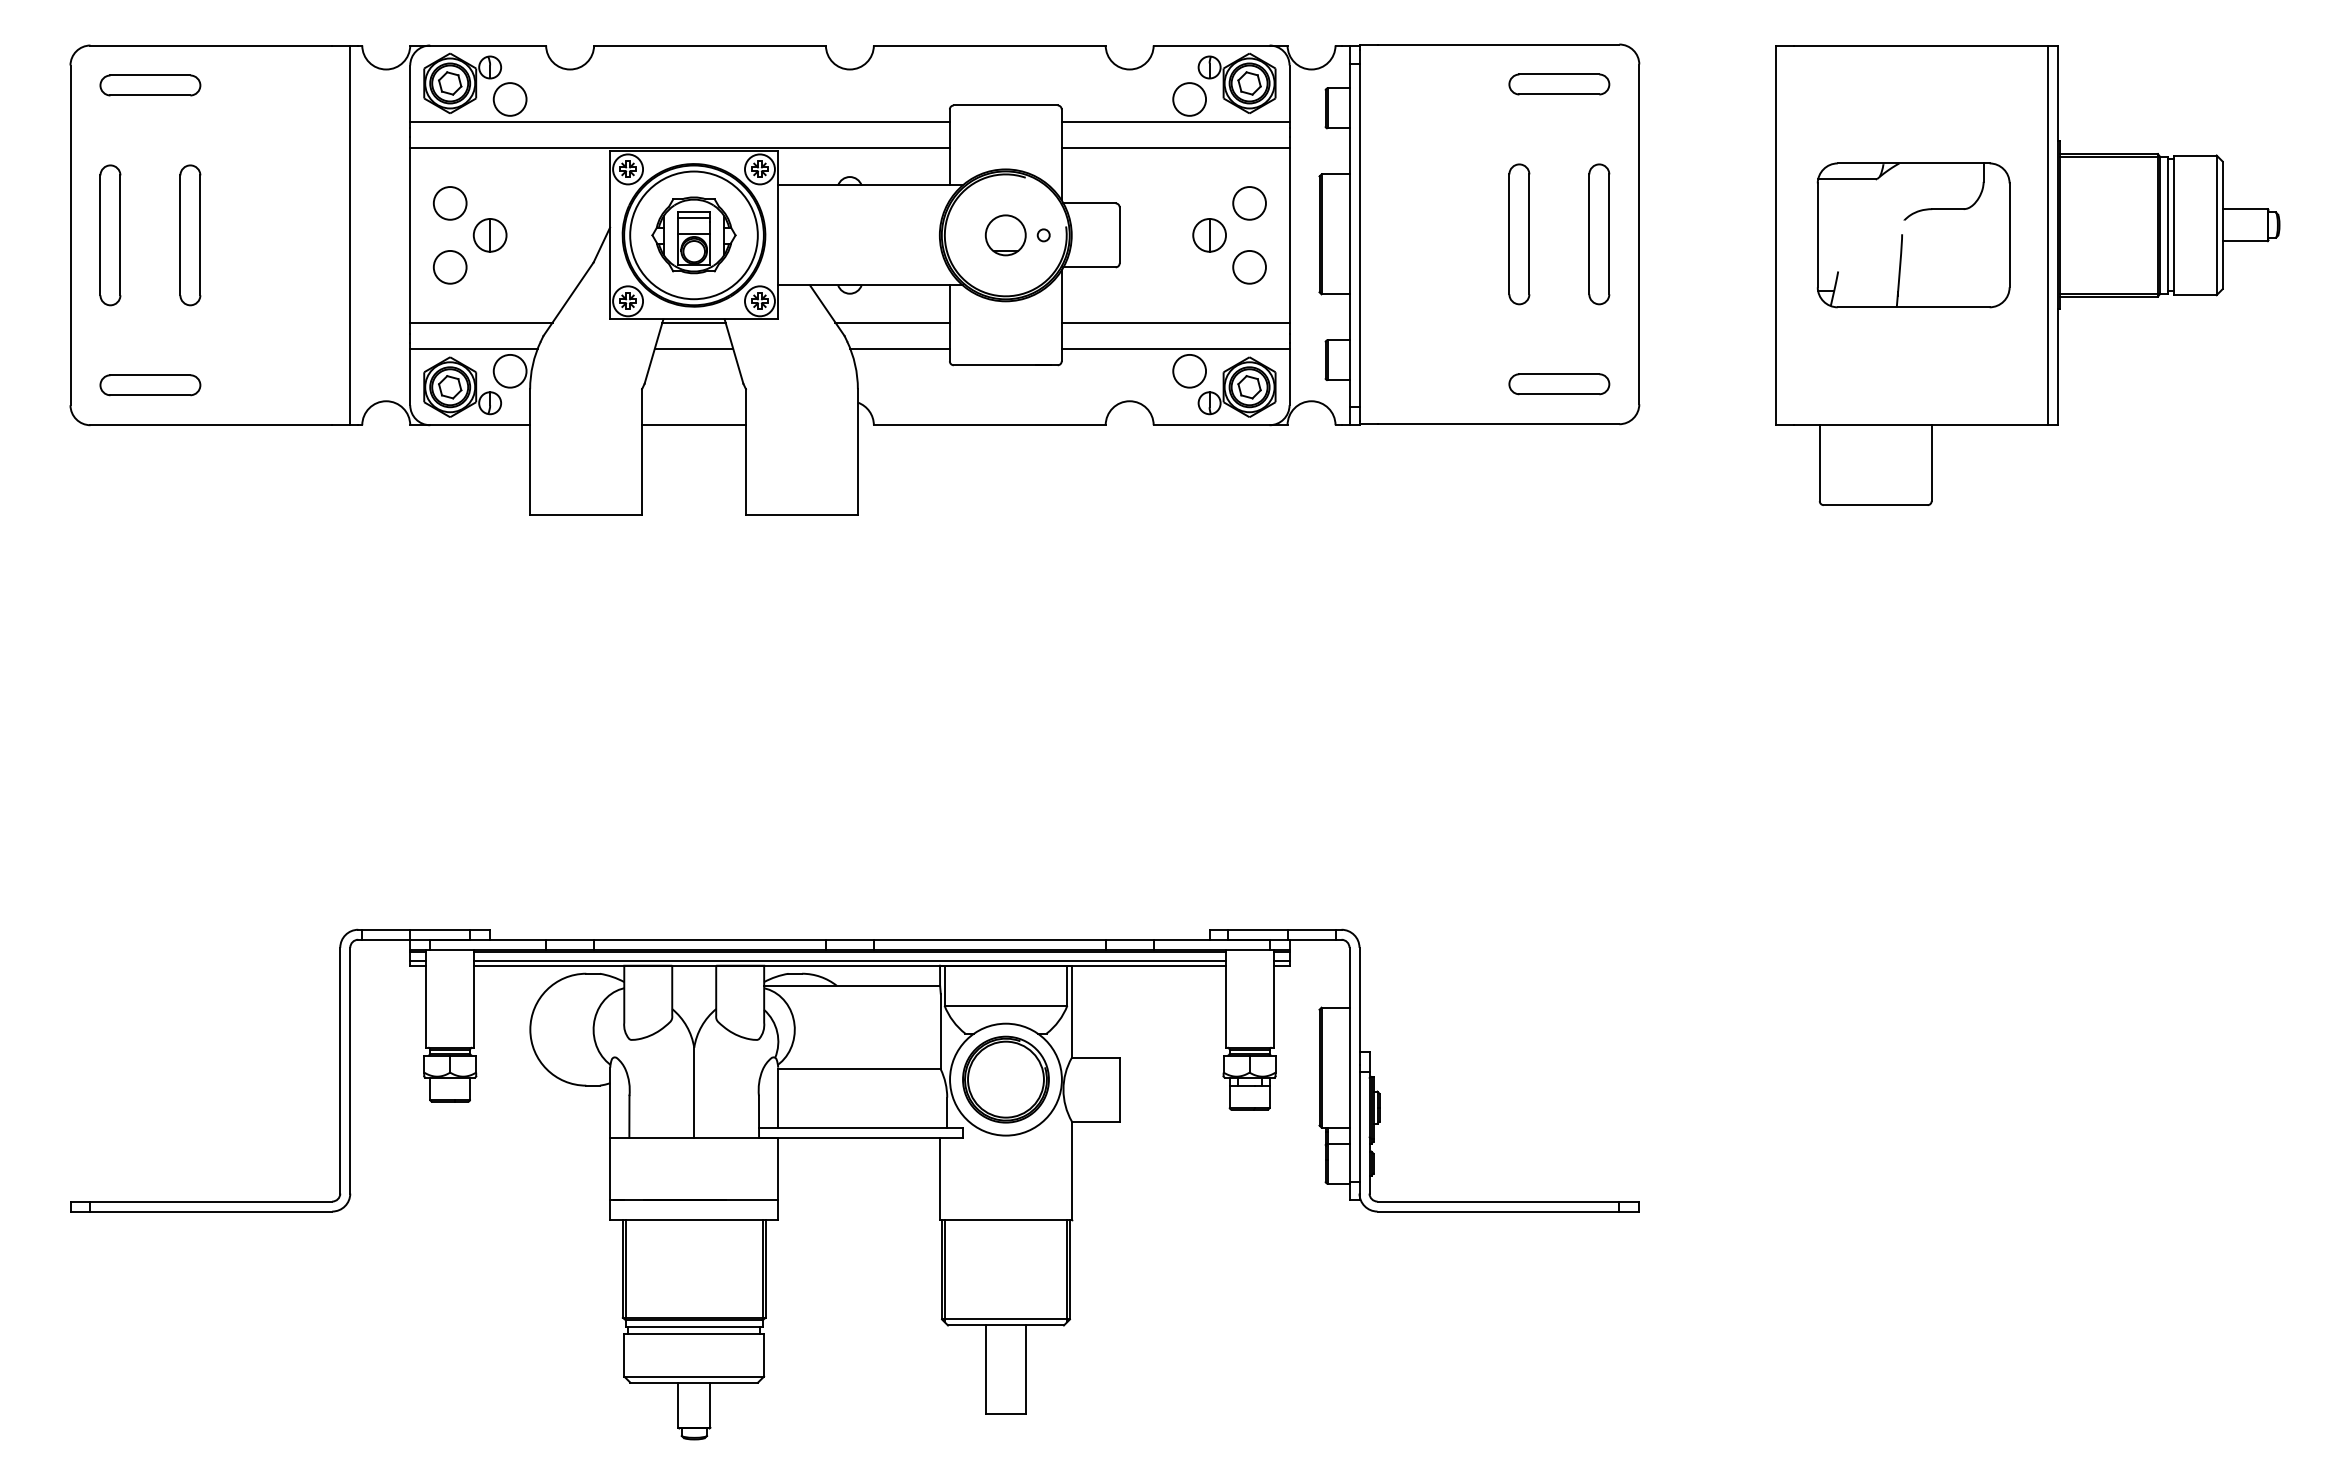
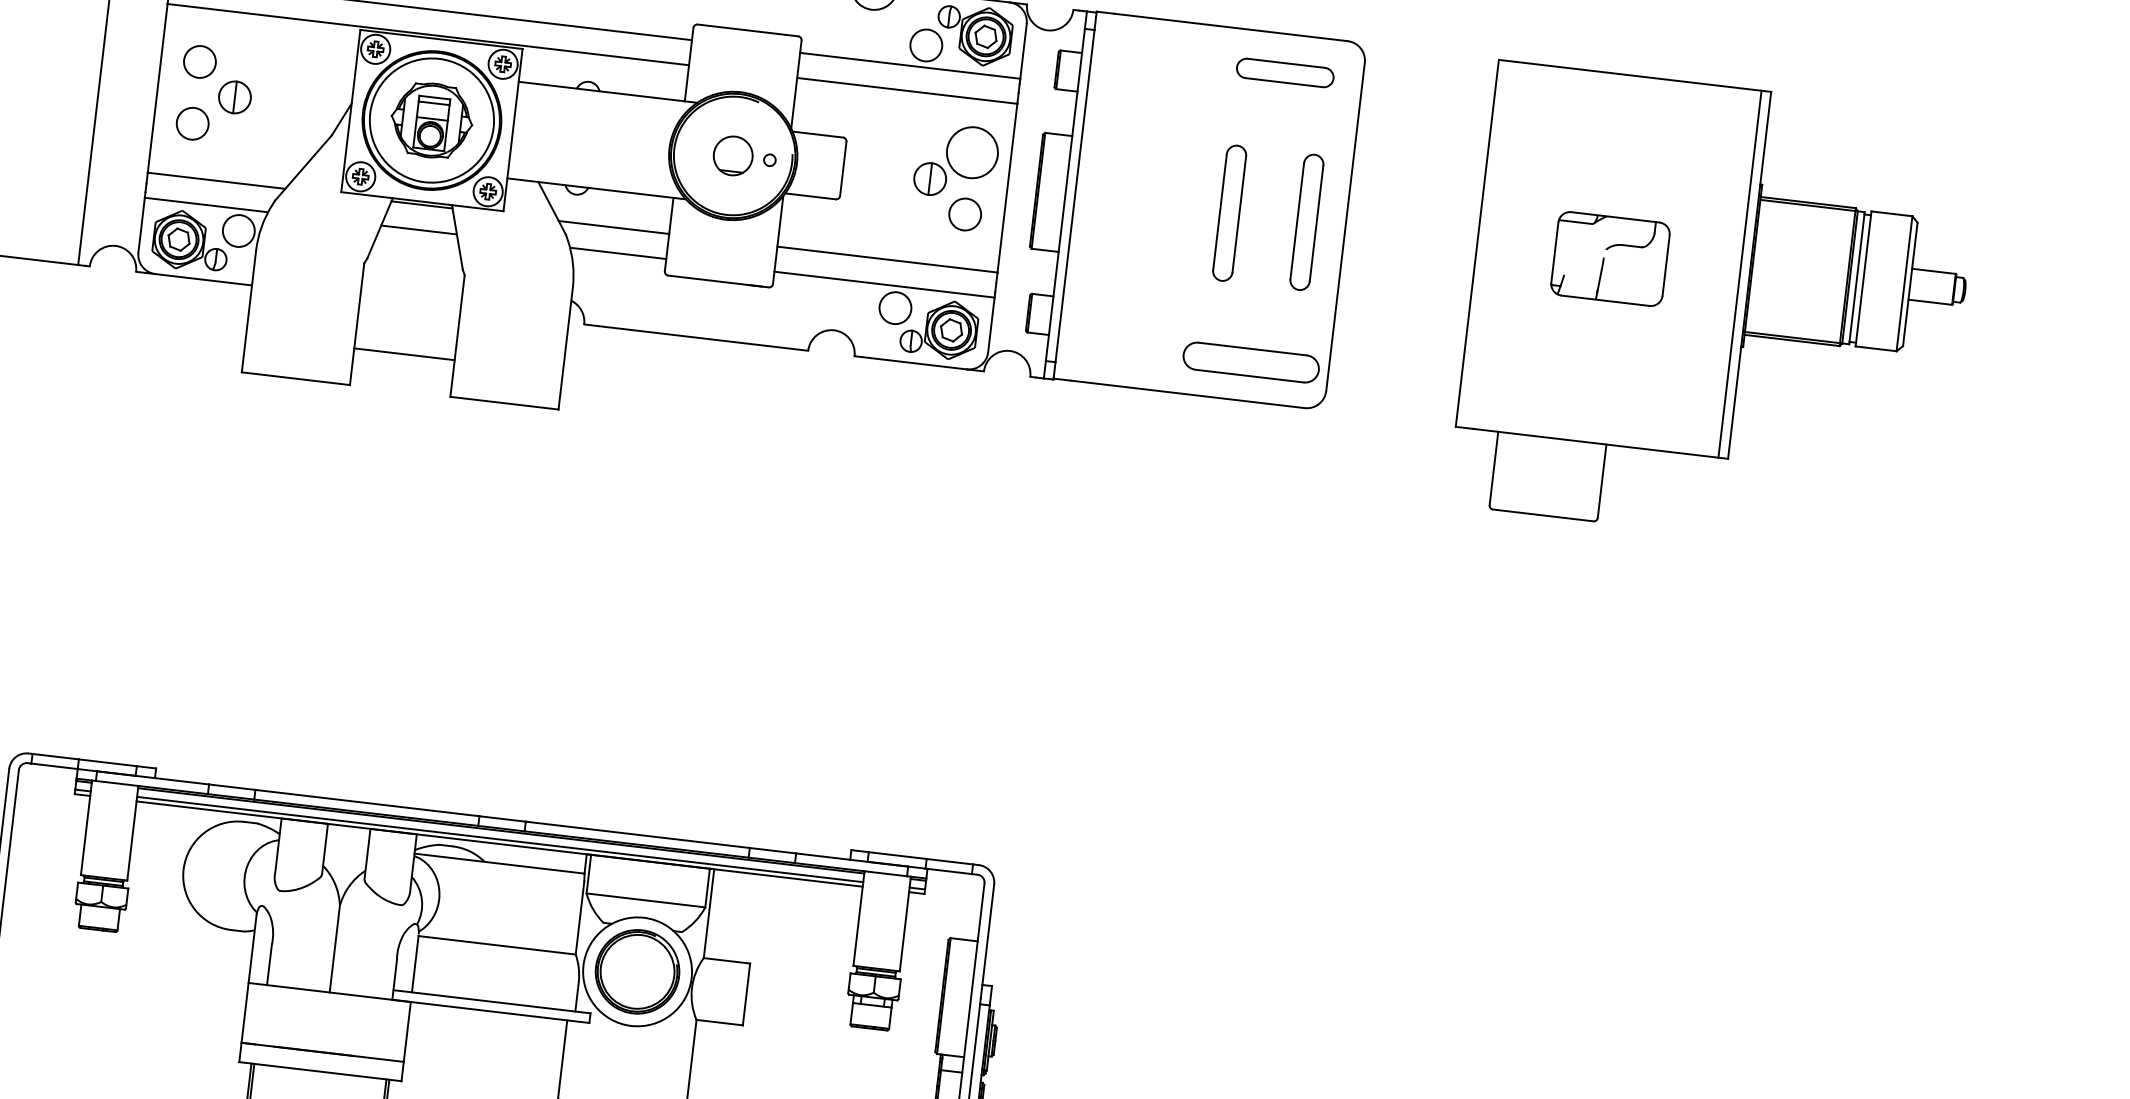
circle: (1249, 203) -> (972, 152), size x1.6
part: (1913, 235) -> (1610, 259), size x0.6
part: (1559, 384) -> (1251, 362), size x1.4
line: (693, 425) -> (403, 354), moved

